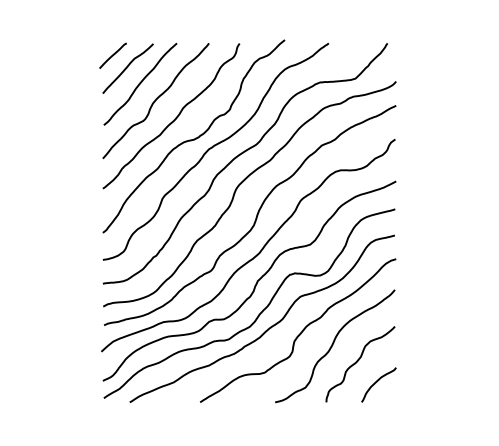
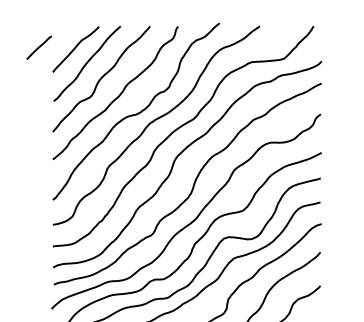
line: (112, 55) -> (38, 47), moved

